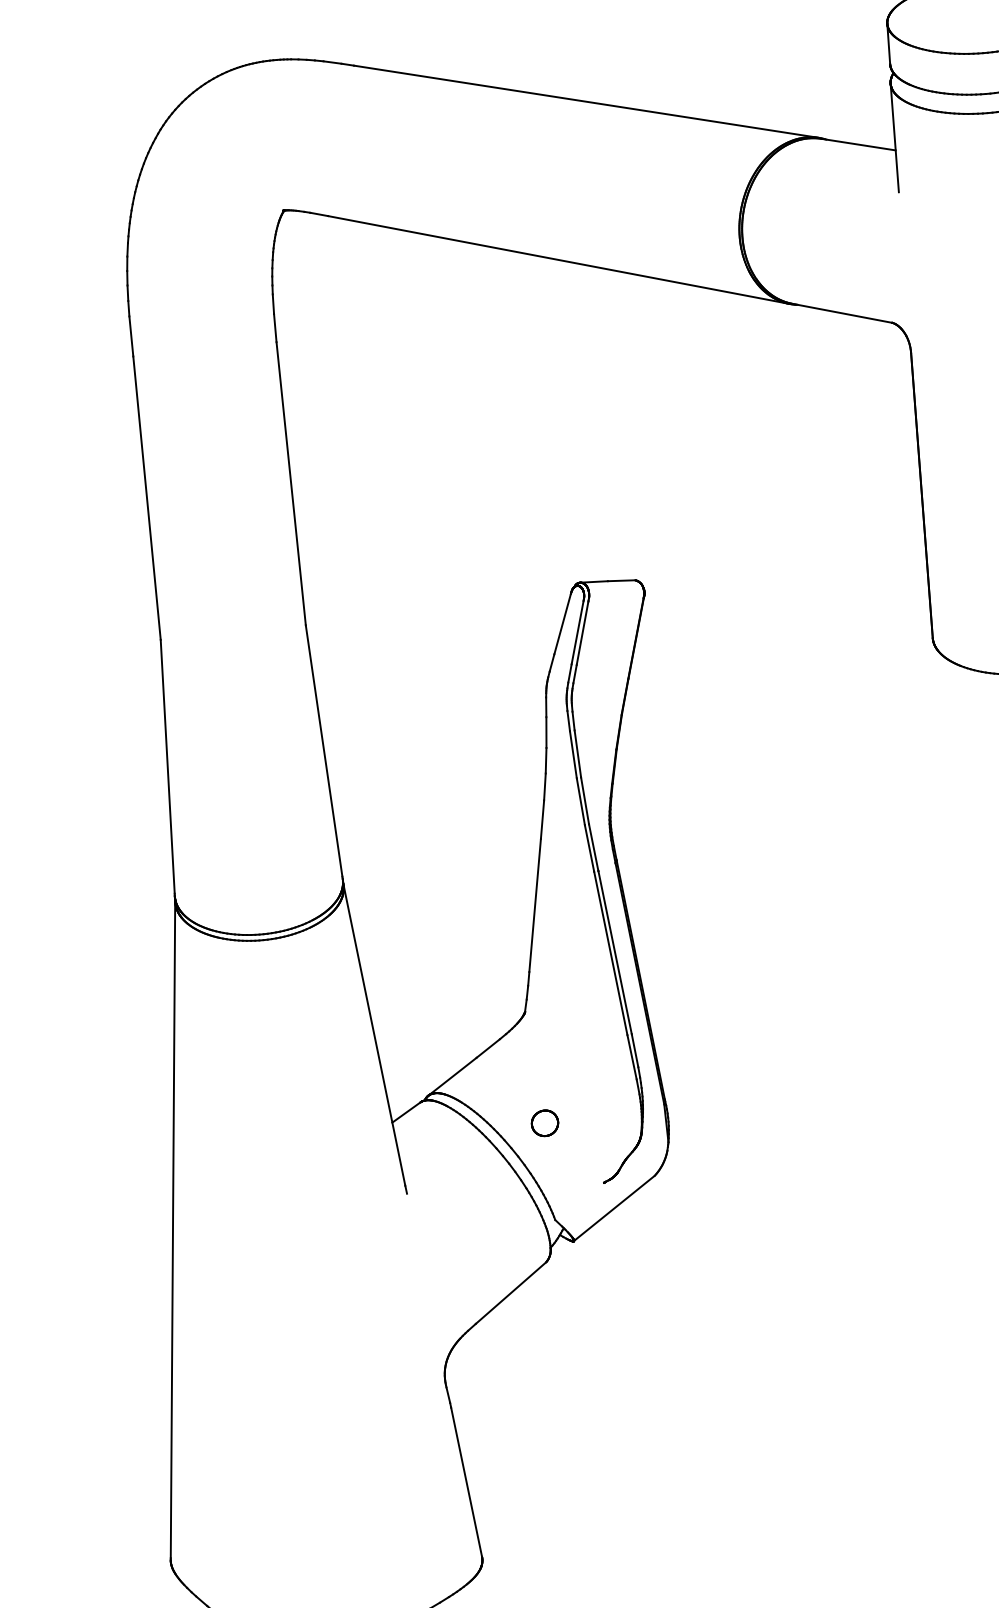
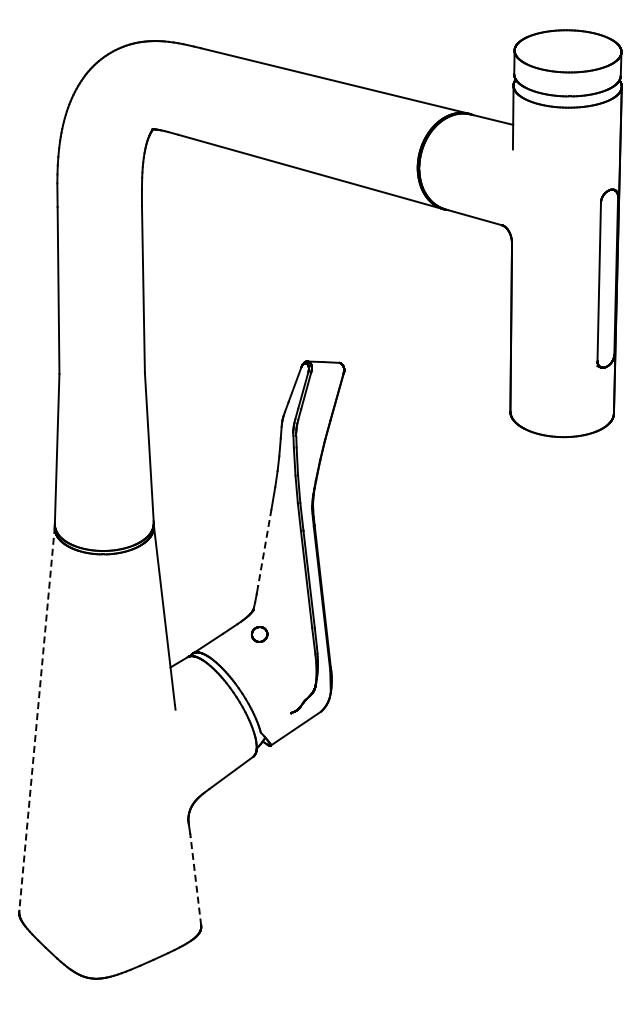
line: (534, 906) -> (264, 548), solid -> dashed
part: (544, 1123) -> (259, 634), moved
line: (173, 1228) -> (37, 718), solid -> dashed
line: (465, 1482) -> (195, 881), solid -> dashed

